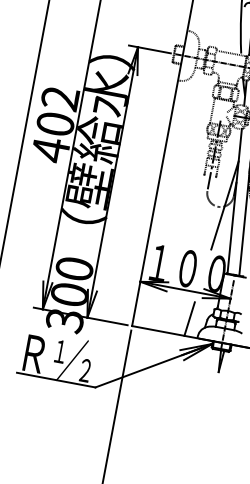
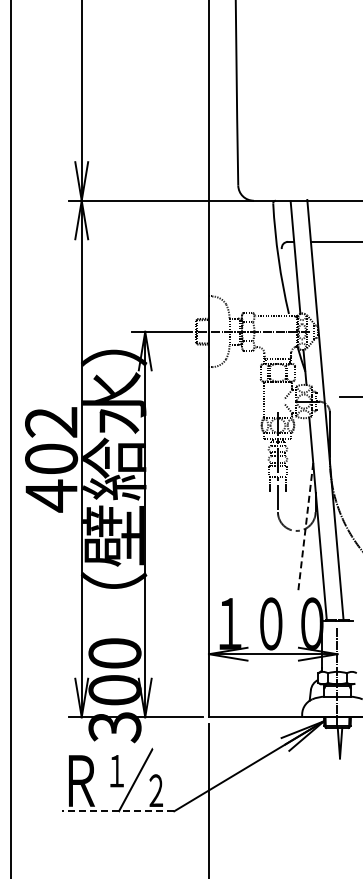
line: (224, 205) -> (305, 527), solid -> dashed
line: (189, 318) -> (286, 692), removed
line: (56, 380) -> (118, 811), solid -> dashed

